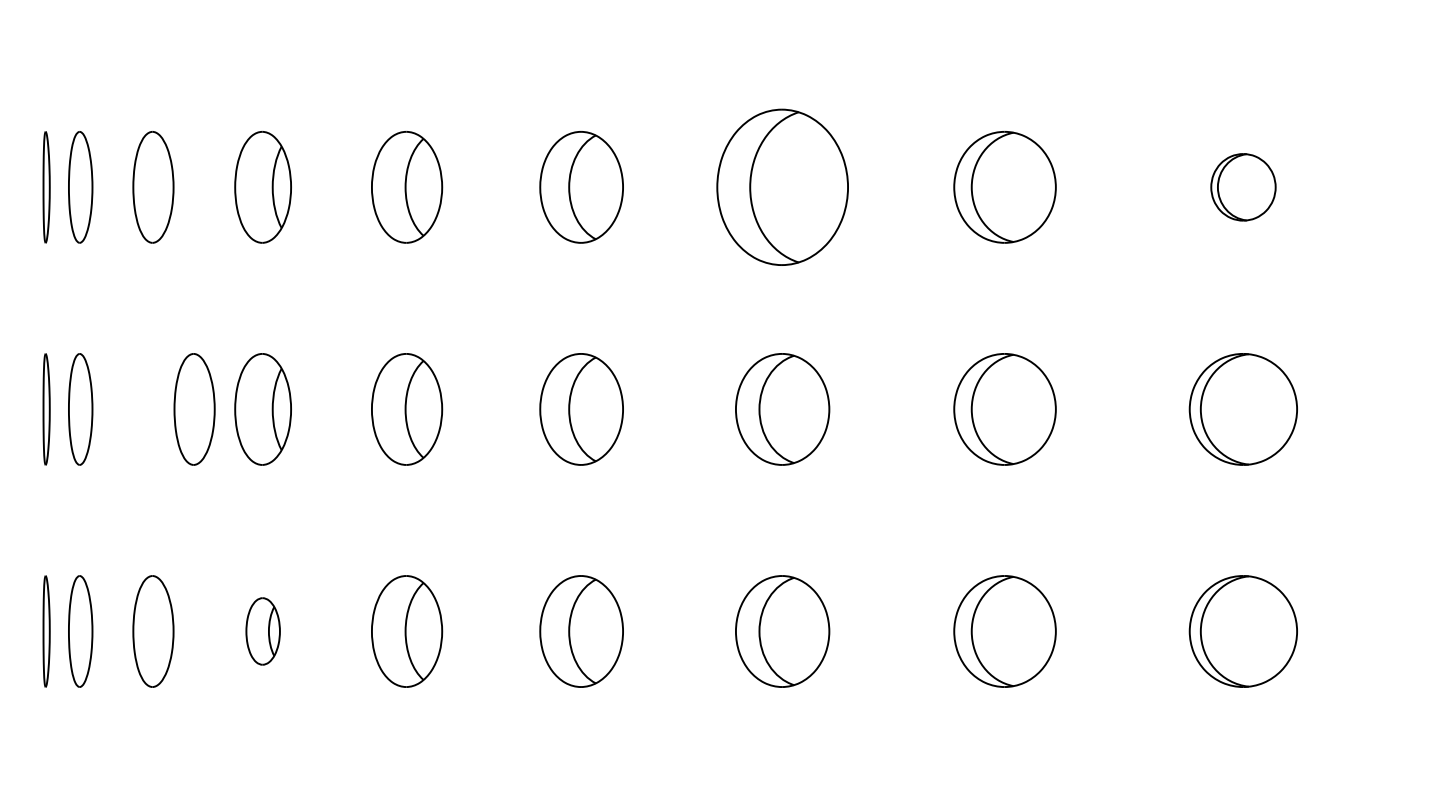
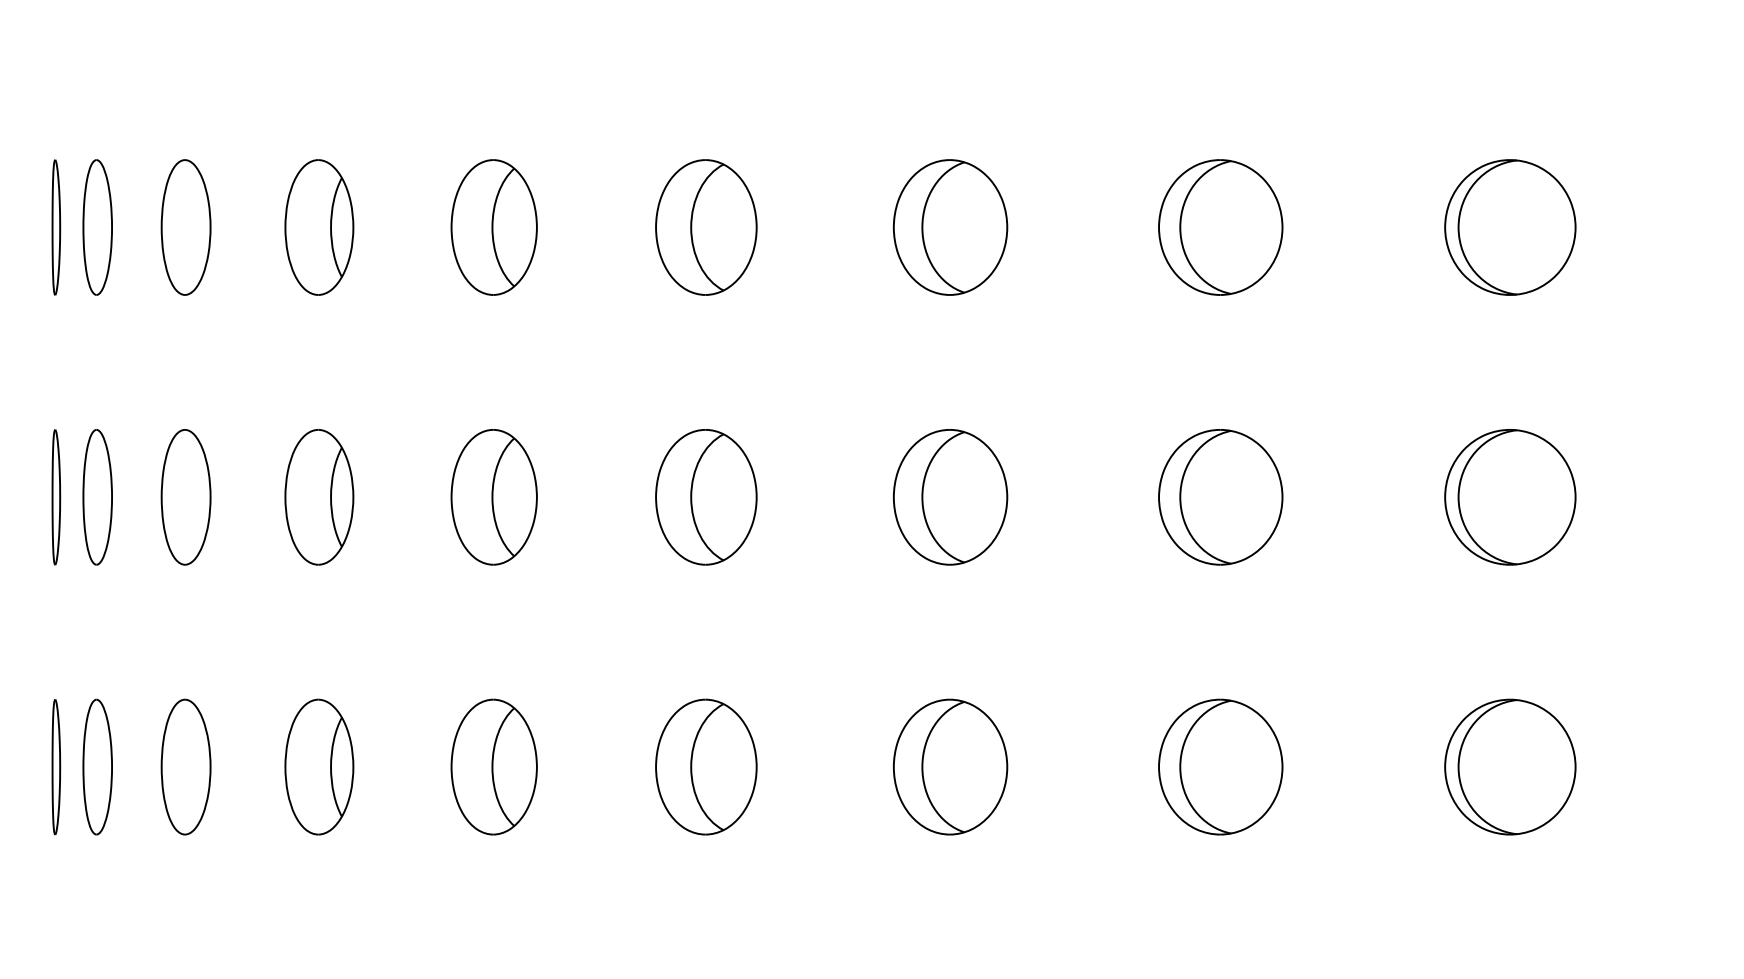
part: (782, 187) -> (950, 227), size x0.71
part: (1243, 187) -> (1510, 227), size x1.67
part: (194, 409) -> (185, 497), moved
part: (263, 630) -> (319, 766), size x1.67

